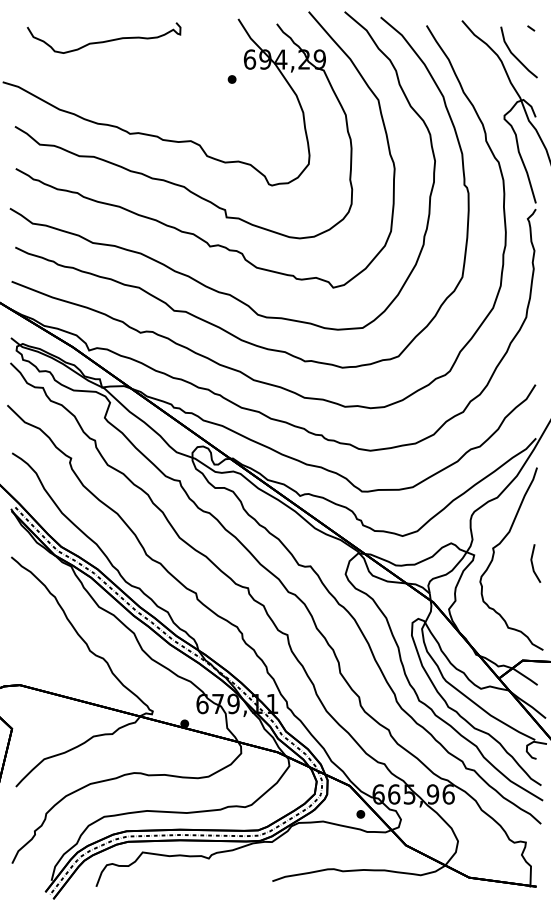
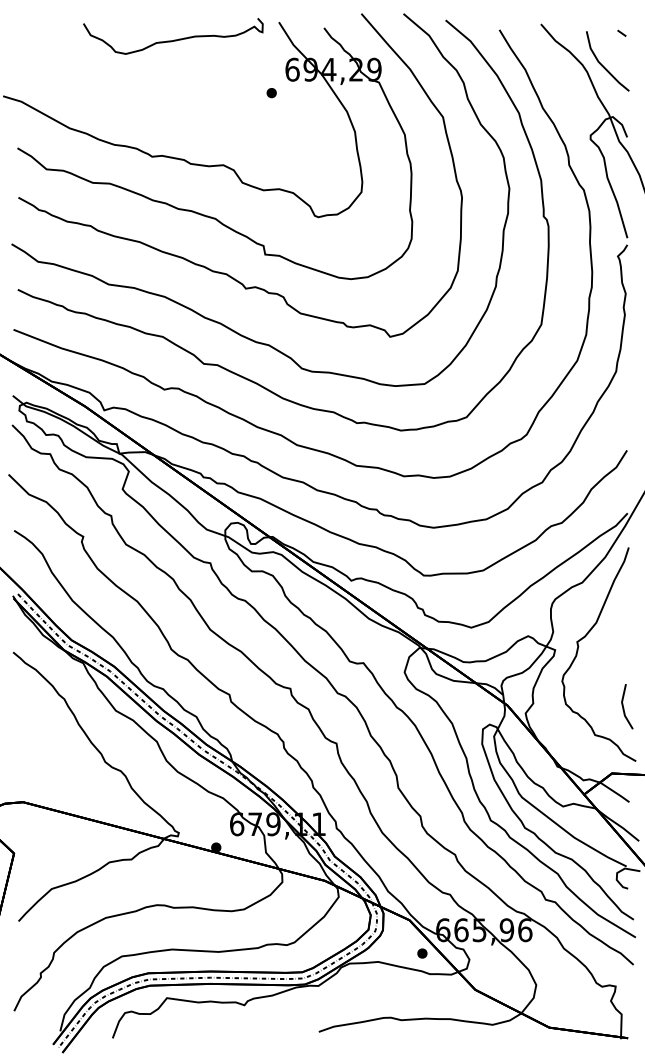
curve: (105, 40) -> (174, 39), moved
line: (533, 564) -> (624, 707), moved

